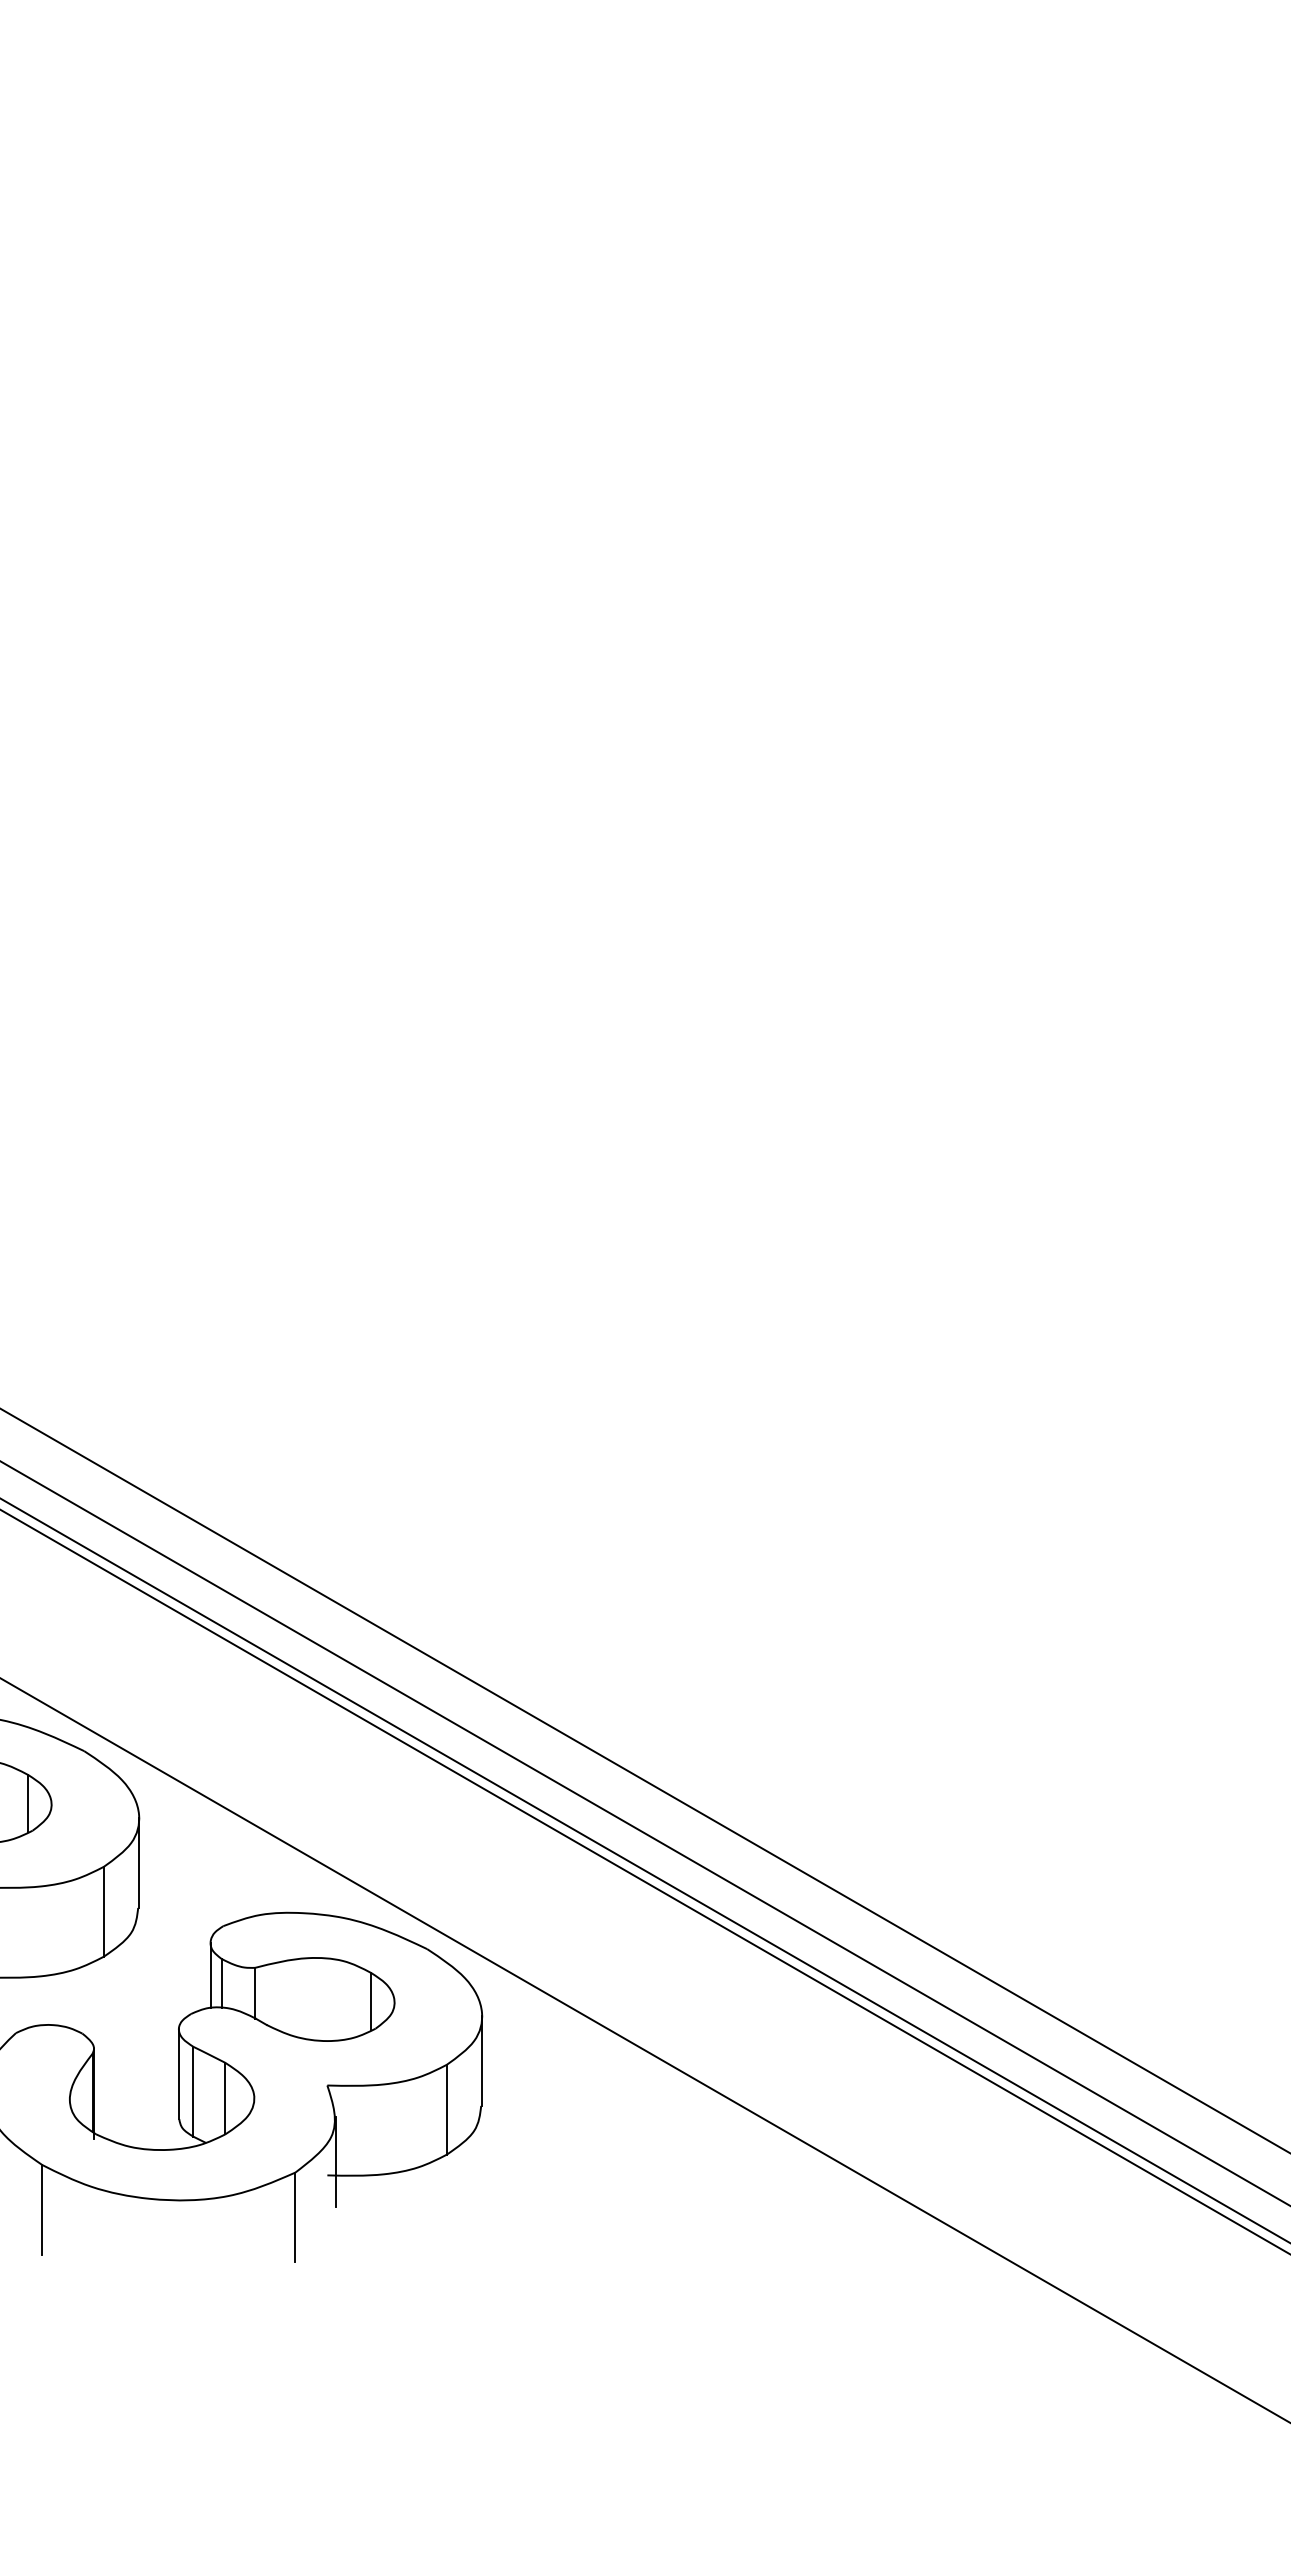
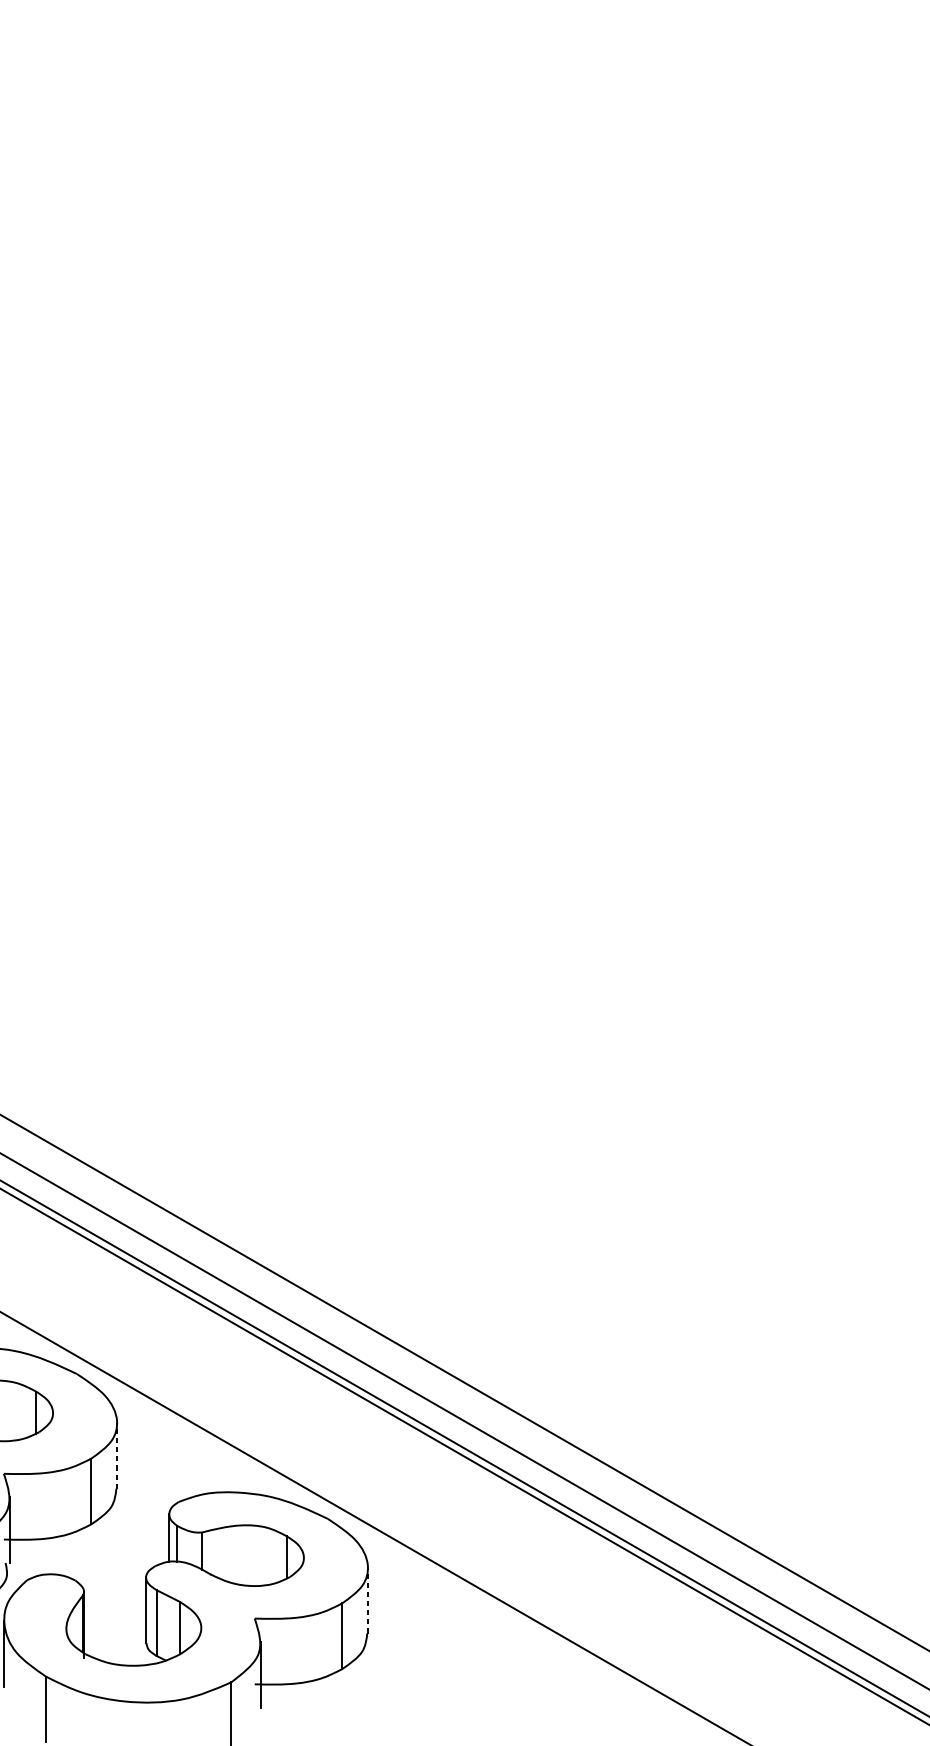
line: (139, 1863) -> (117, 1456), solid -> dashed
line: (482, 2061) -> (368, 1601), solid -> dashed

